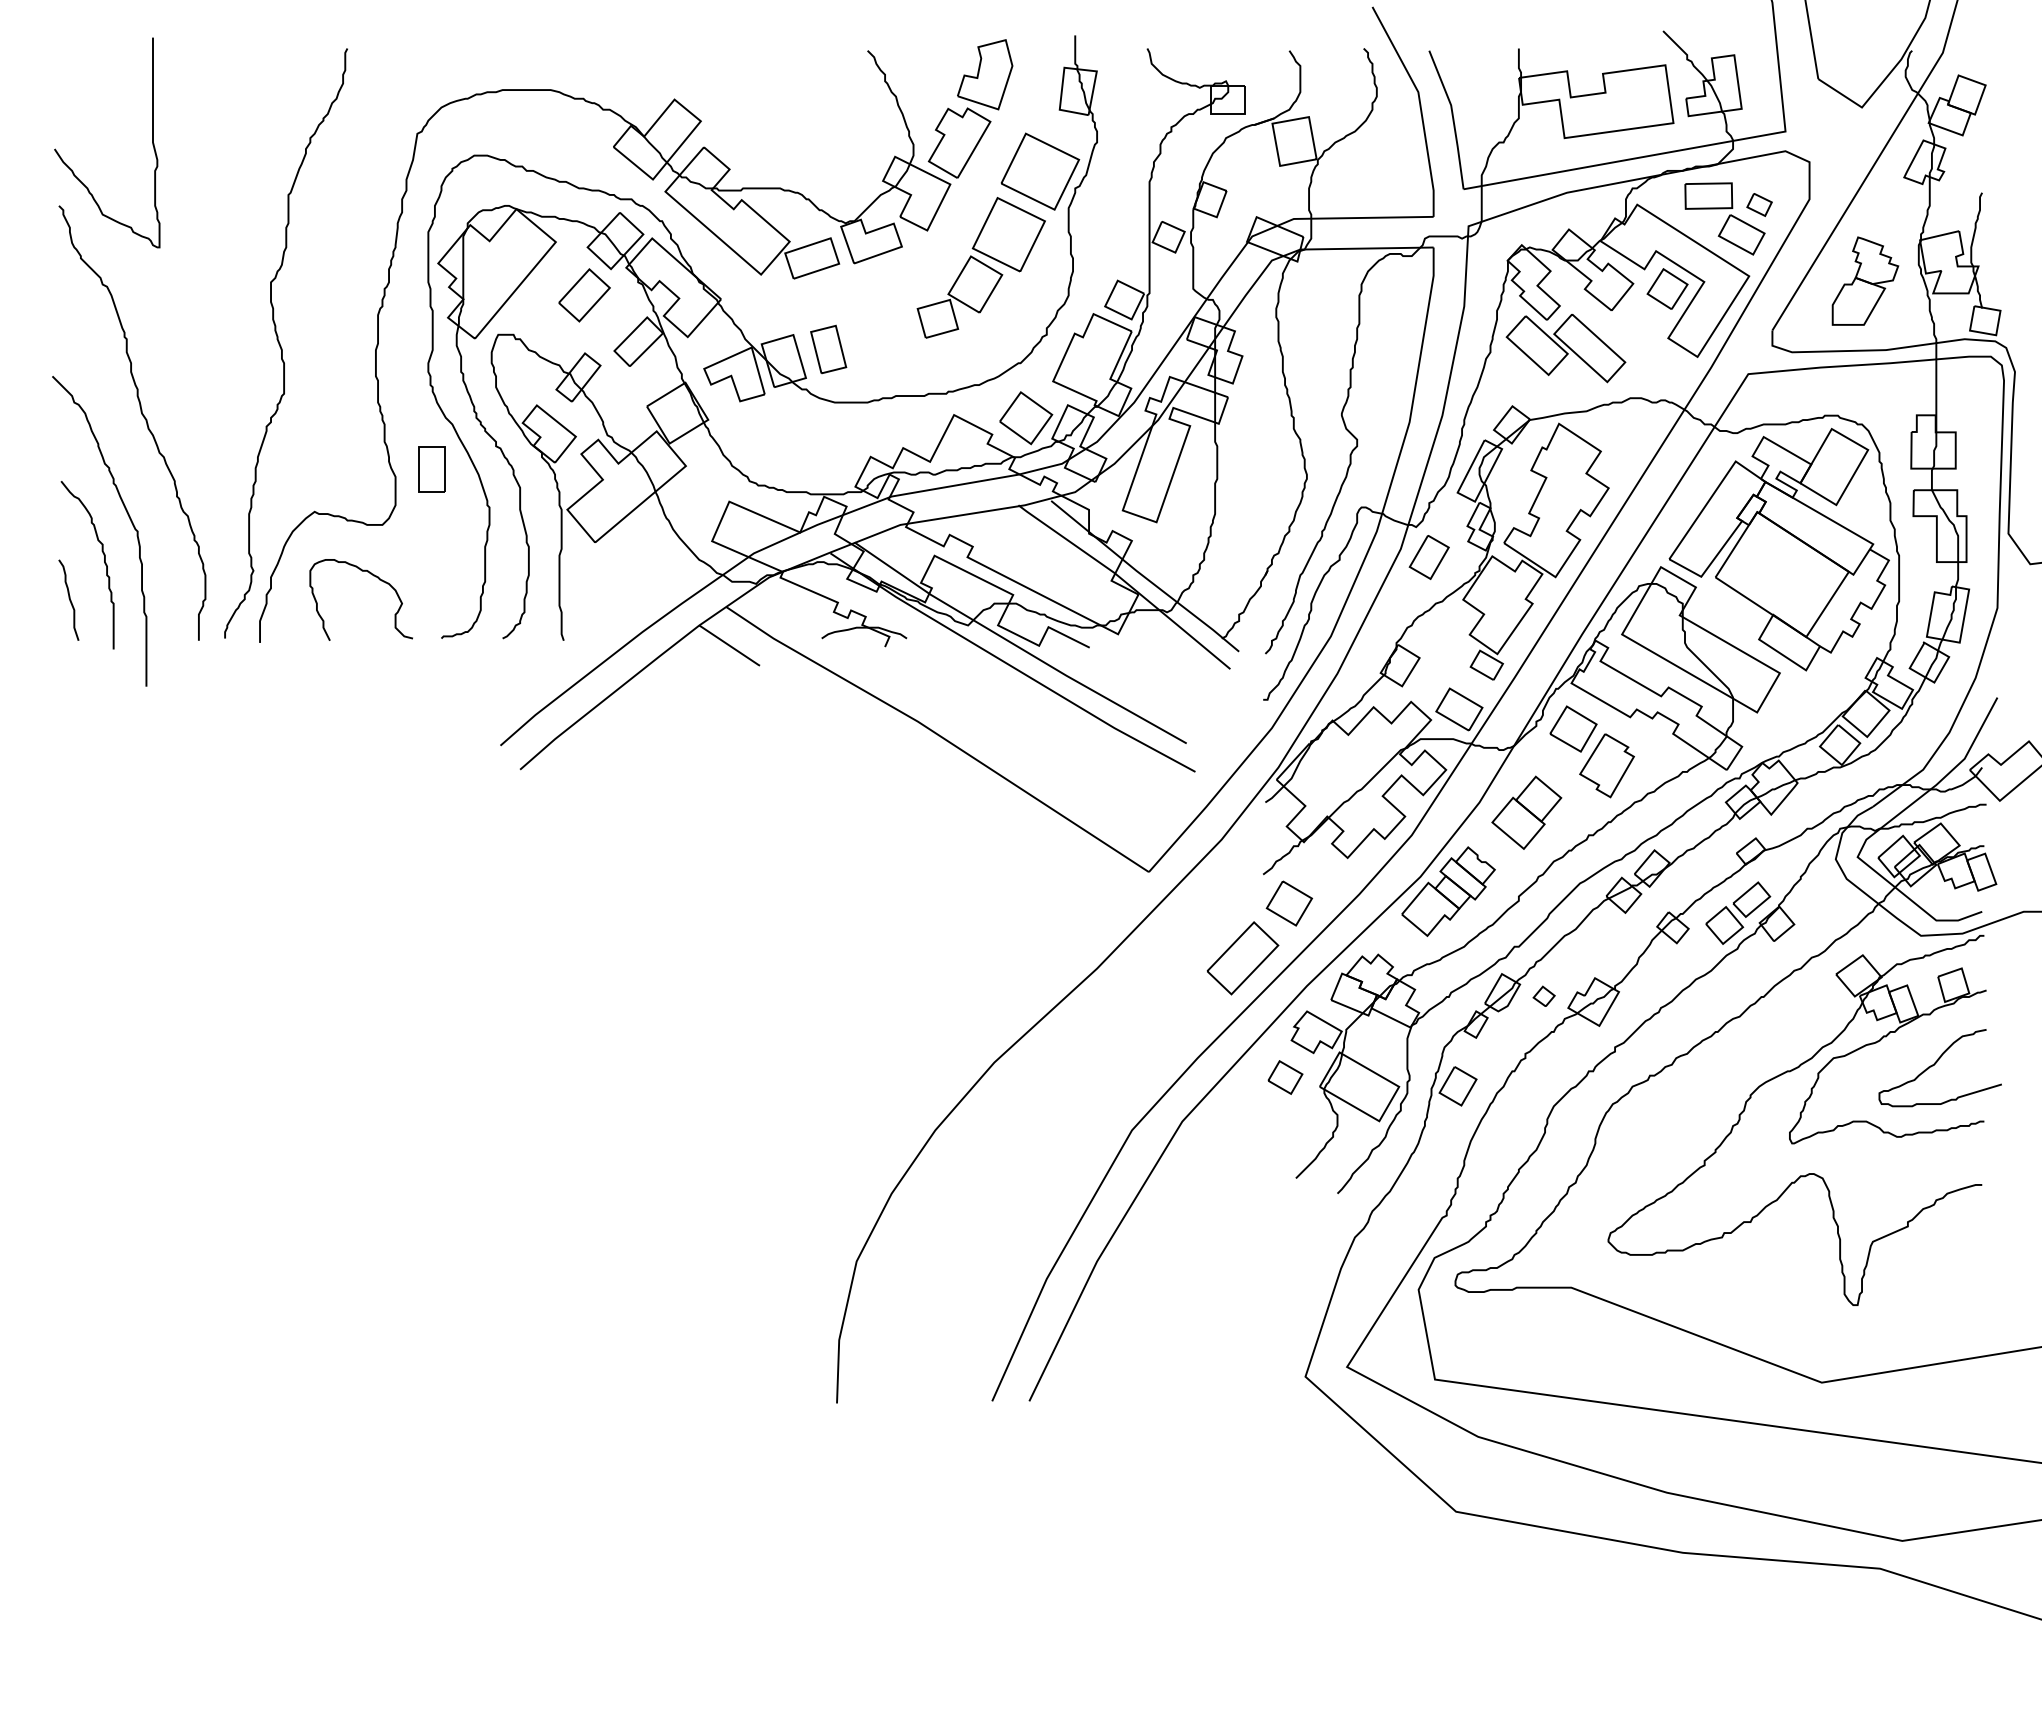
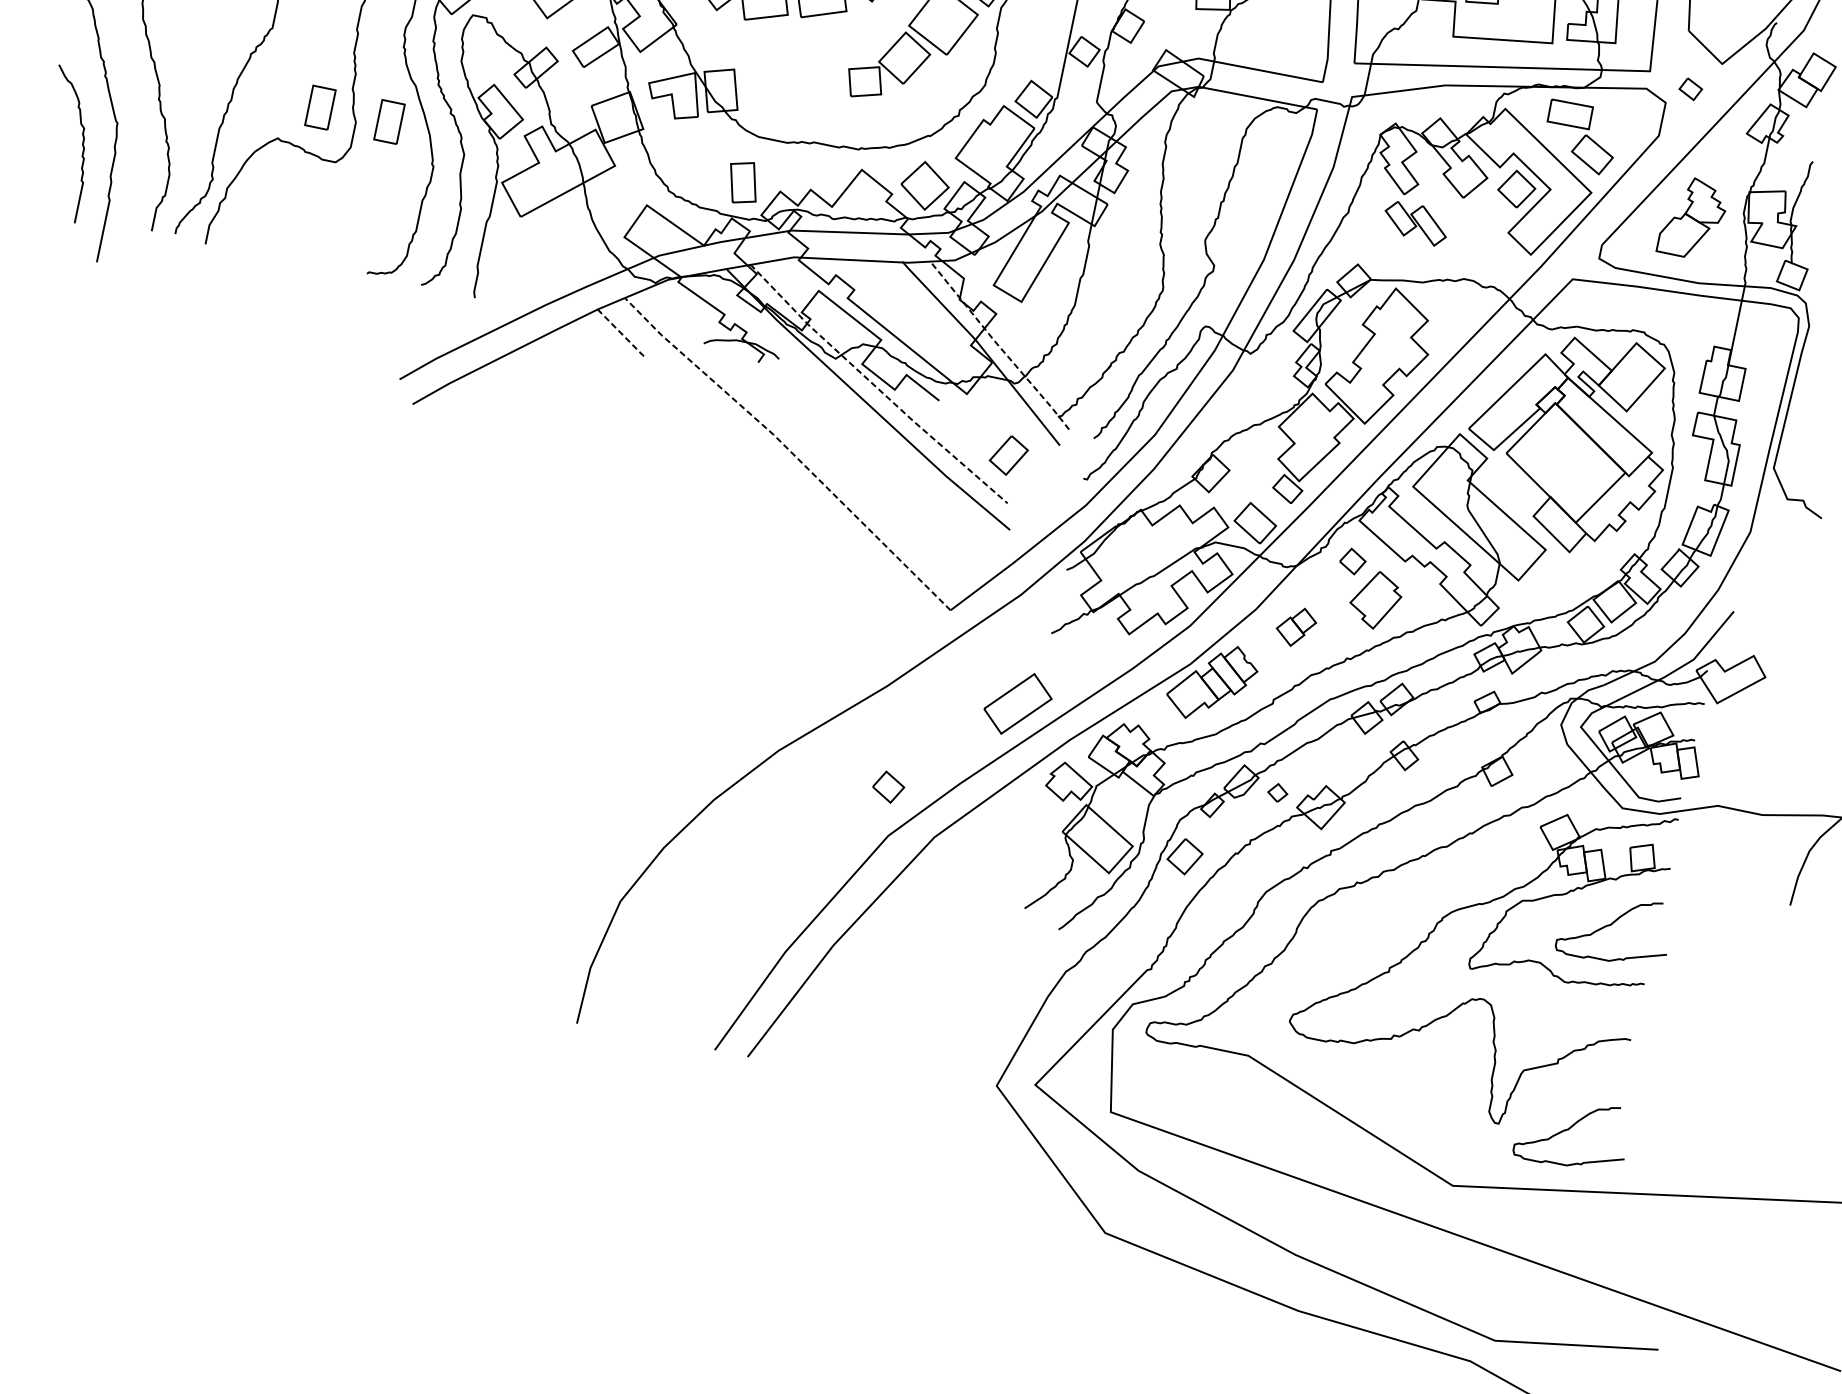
part: (1759, 204) -> (1690, 88), moved
part: (1565, 348) -> (1415, 223), size x0.6
part: (828, 349) -> (743, 182), moved
part: (353, 469) -> (320, 107), added
part: (1428, 557) -> (1008, 455), moved
curve: (373, 576) -> (318, 206), removed
line: (1145, 577) -> (1001, 348), solid -> dashed
curve: (68, 598) -> (44, 169), removed
line: (730, 645) -> (621, 332), solid -> dashed
line: (1018, 647) -> (876, 387), solid -> dashed
part: (1573, 728) -> (1352, 561), size x0.6
line: (938, 735) -> (789, 450), solid -> dashed
part: (1526, 812) -> (1295, 626), size x0.6
part: (1289, 903) -> (1069, 663), removed
part: (1738, 912) -> (1465, 754), removed
part: (1285, 1077) -> (888, 787), moved
curve: (1935, 1295) -> (1569, 1129), added

